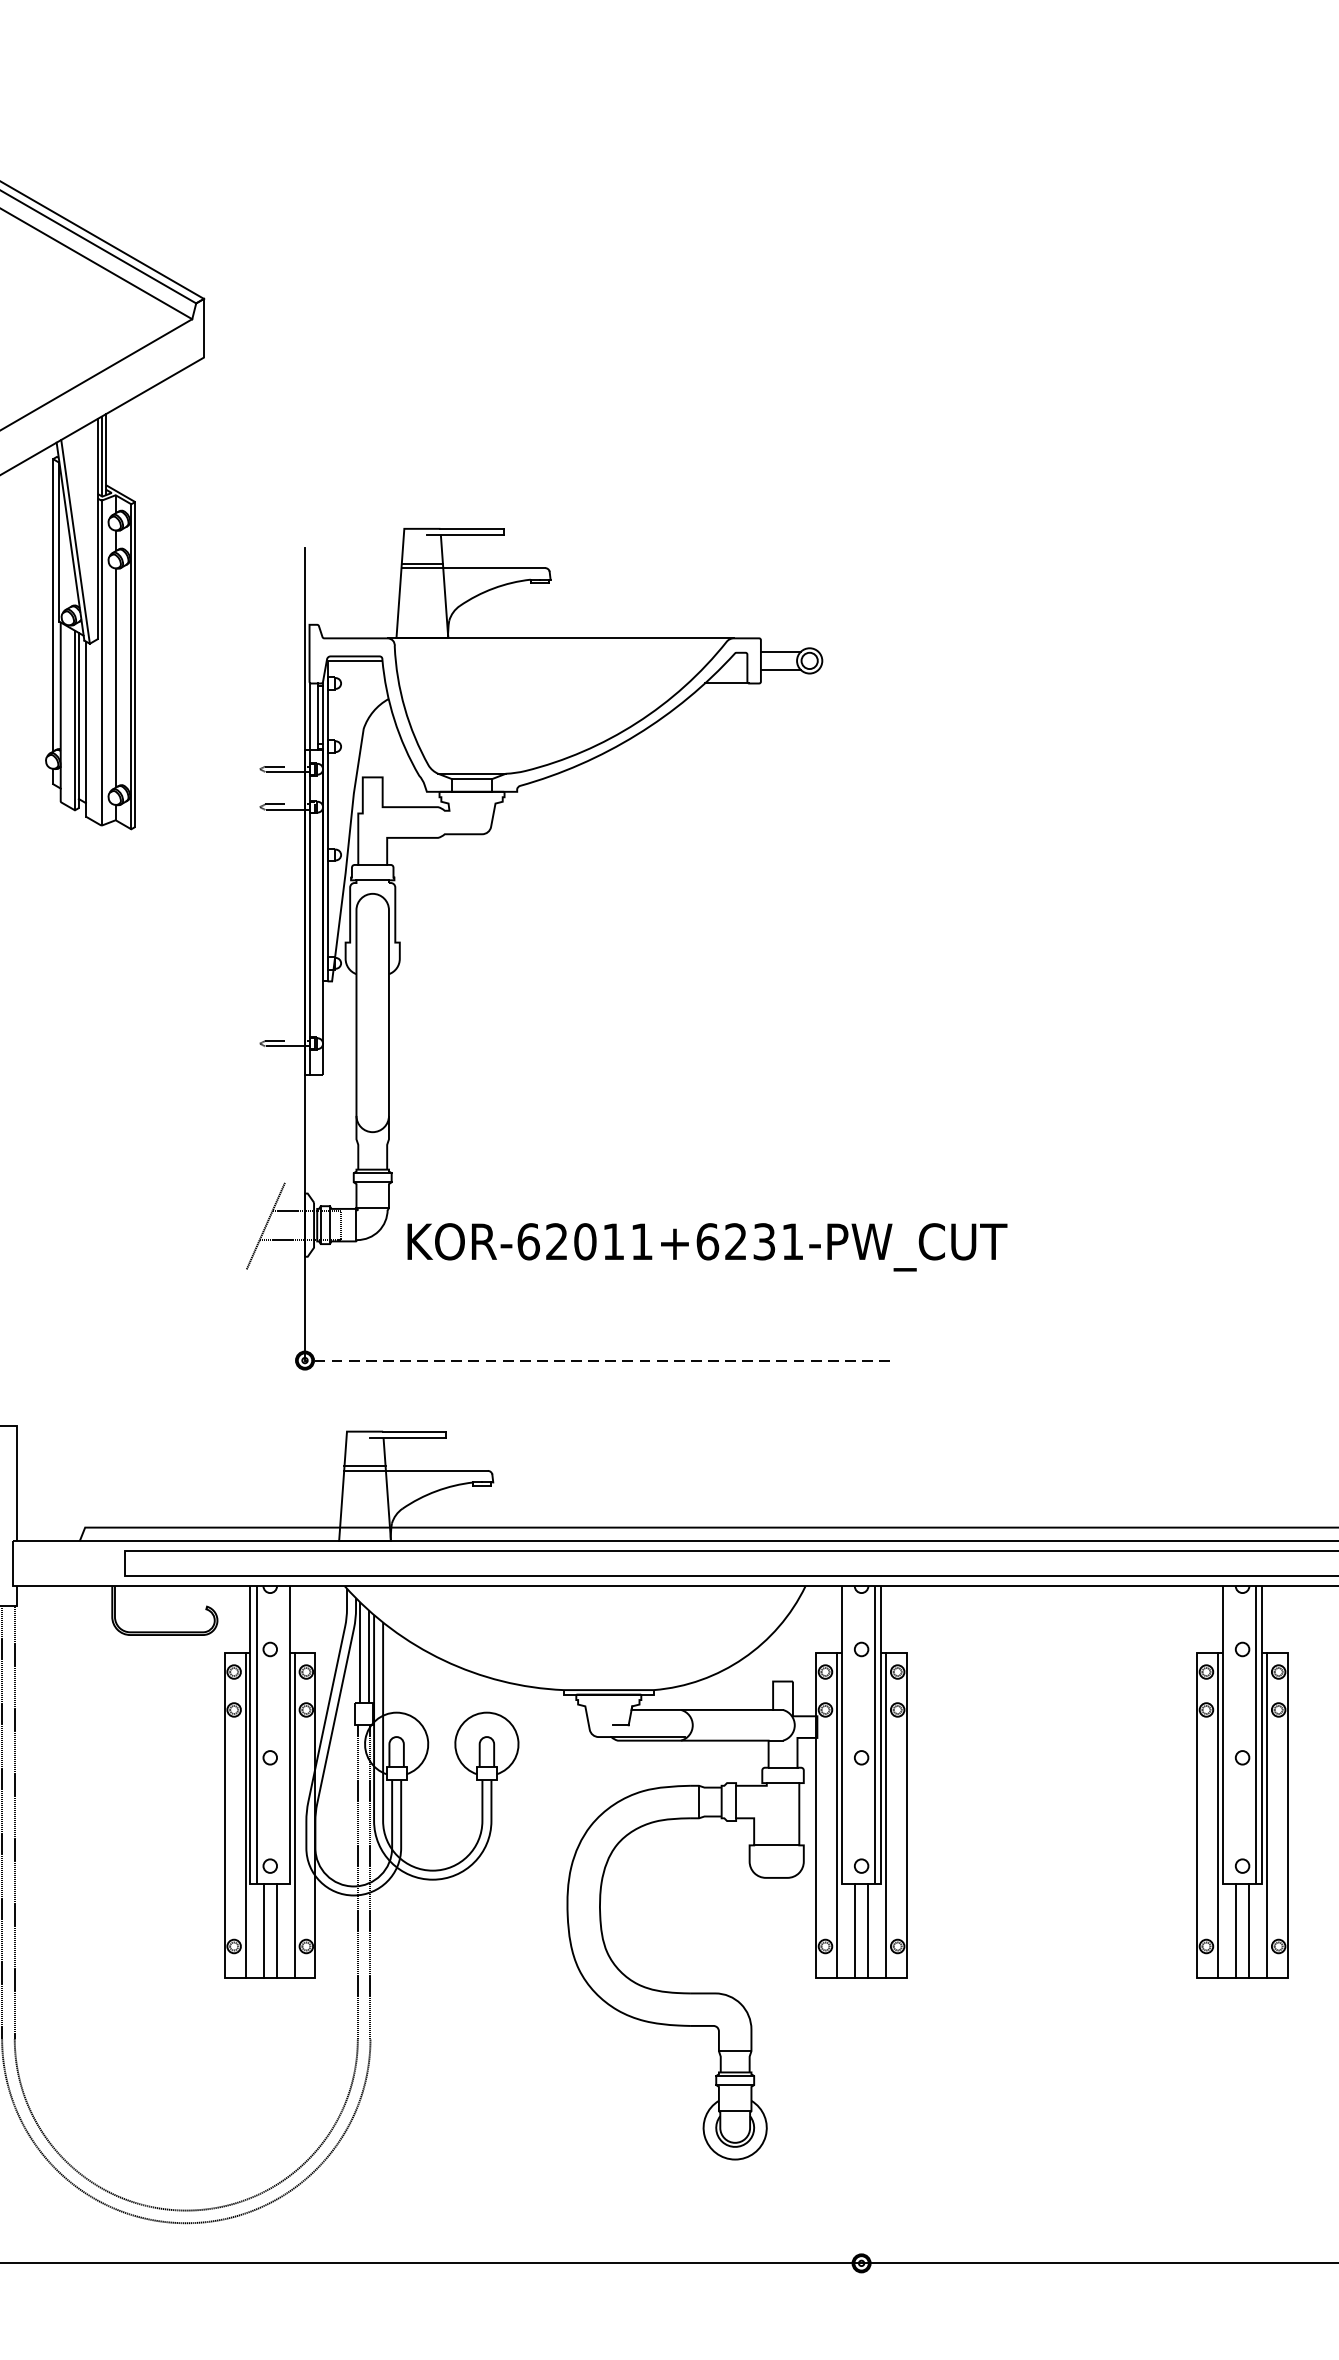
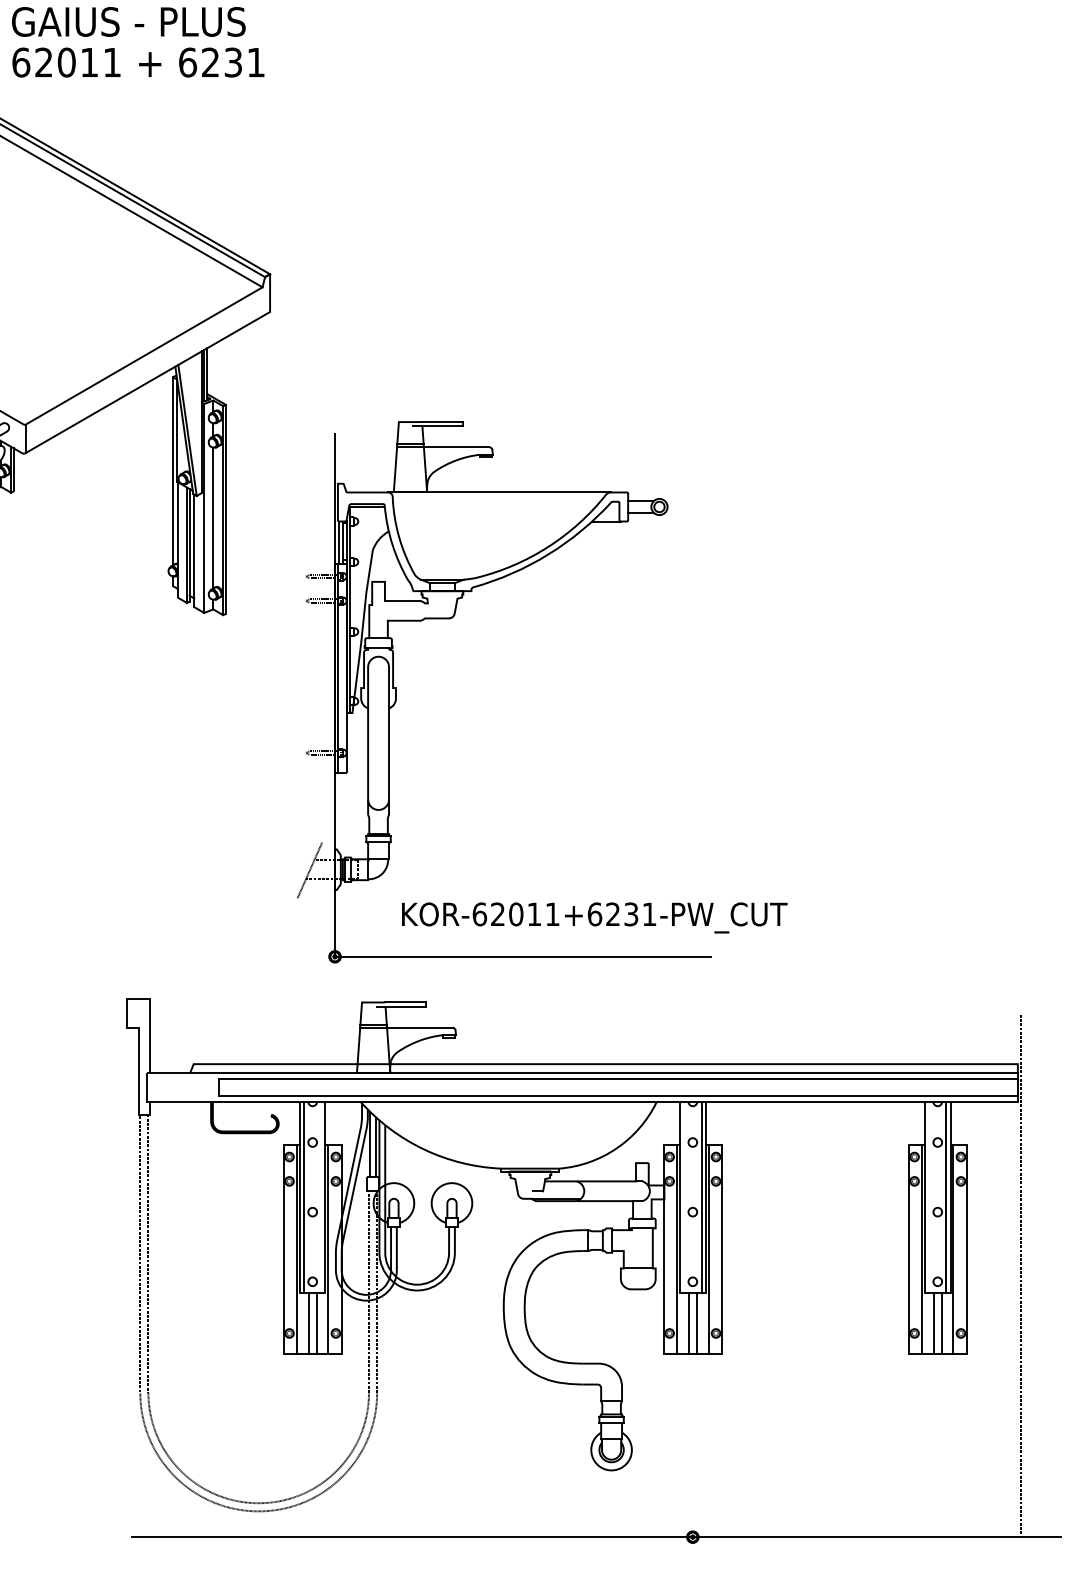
text: (707, 1246) -> (594, 917), moved
line: (596, 1360) -> (522, 956), dashed -> solid

